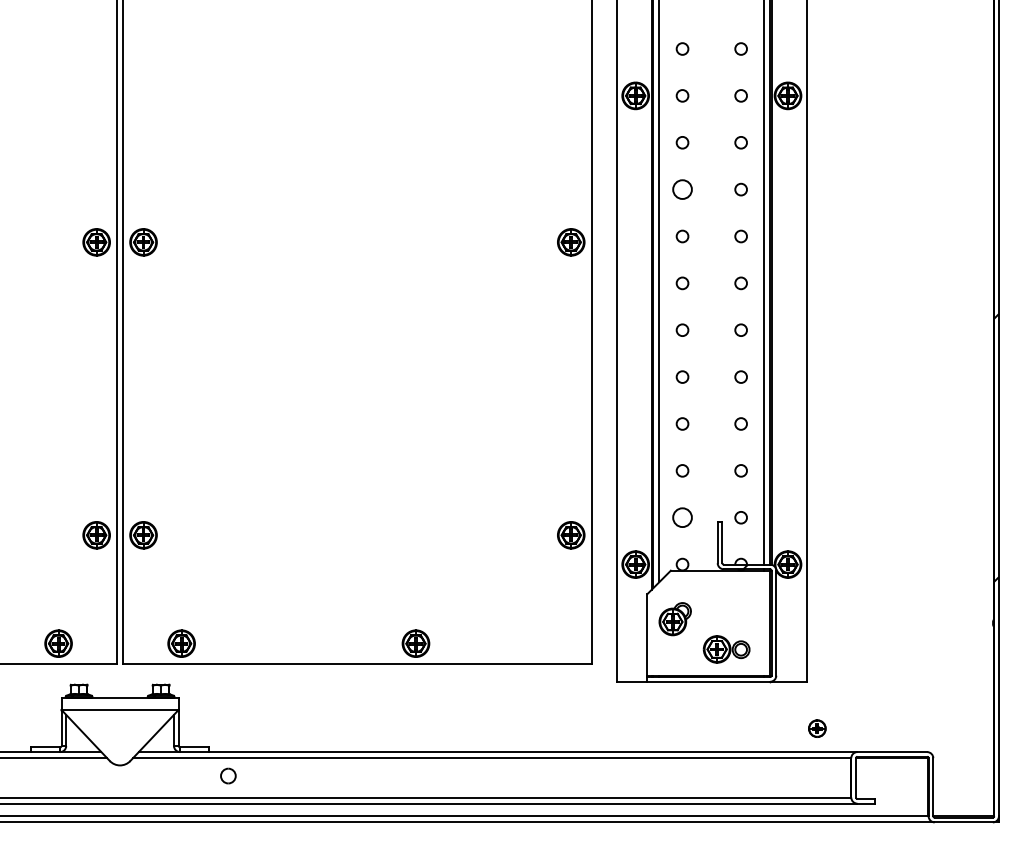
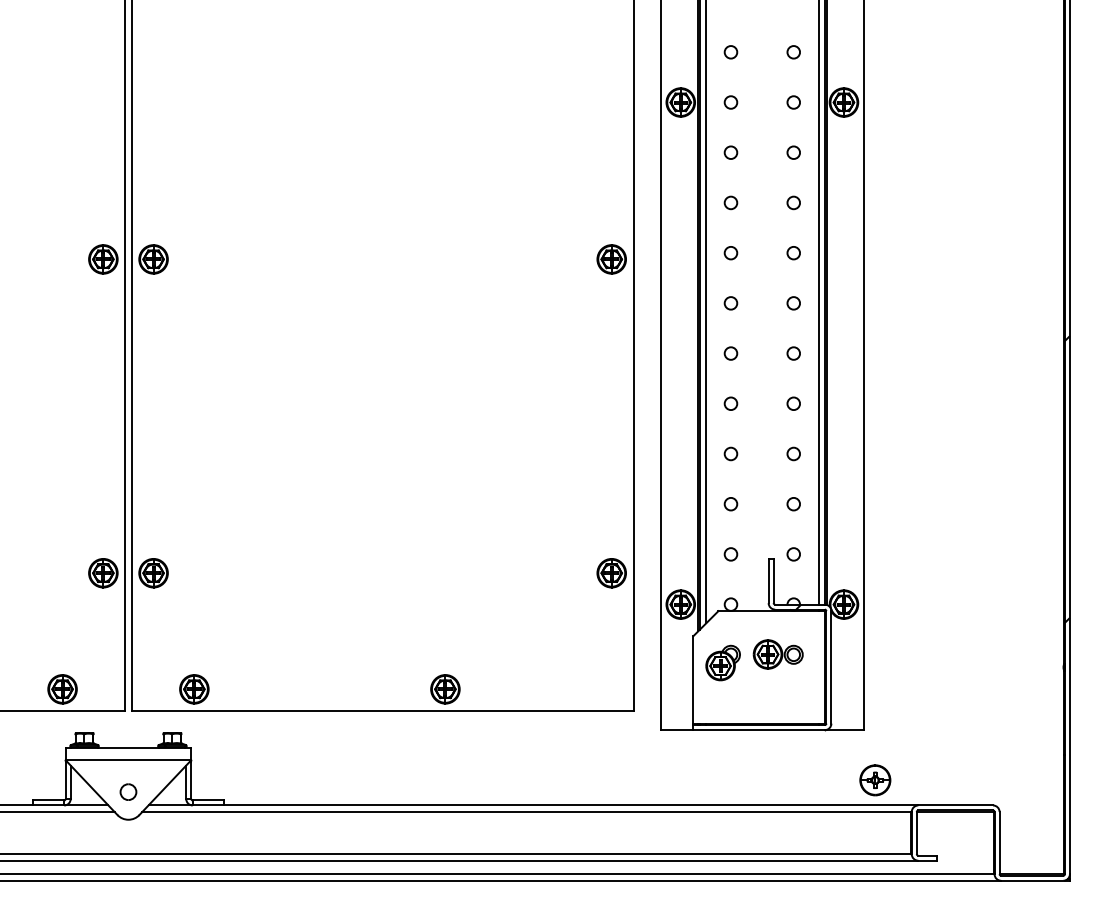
circle: (682, 189) -> (730, 202), size x0.62
circle: (682, 517) -> (730, 554), size x0.62
part: (725, 649) -> (777, 654), moved
part: (817, 728) -> (875, 780), size x1.67
part: (228, 775) -> (128, 791), moved

